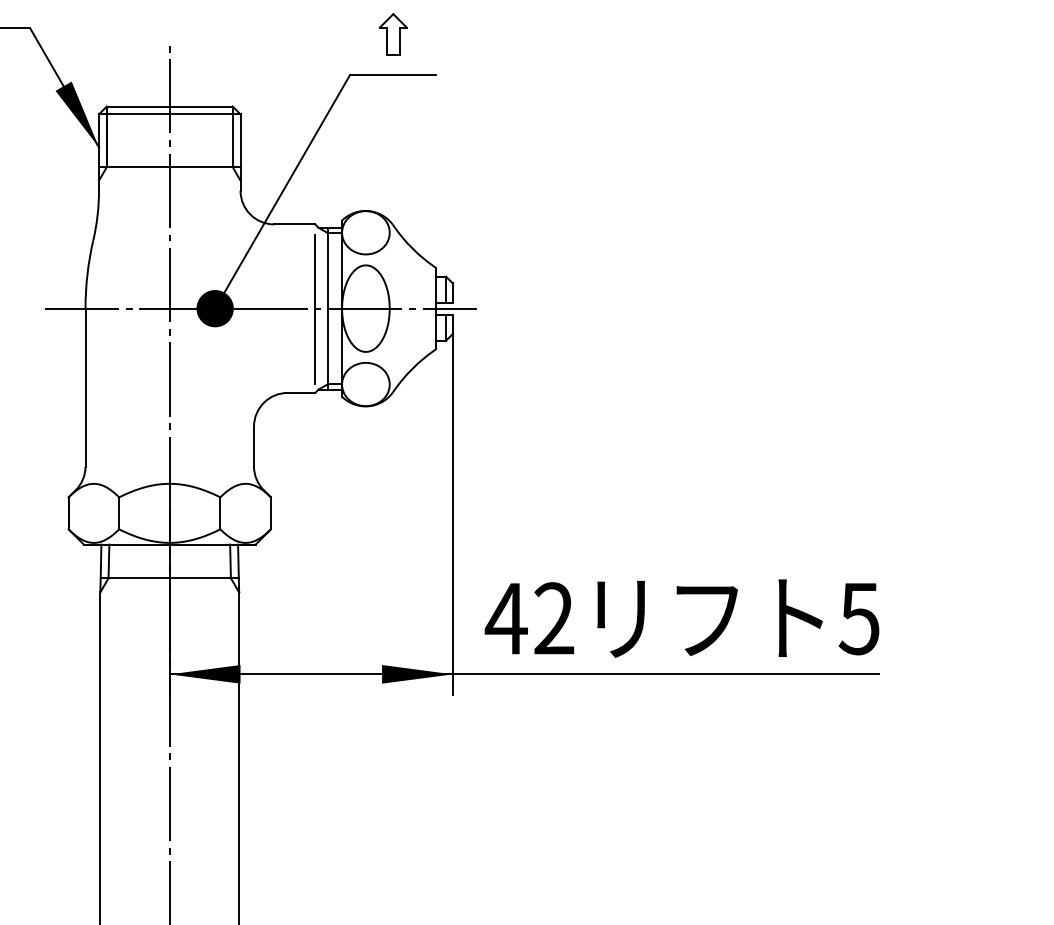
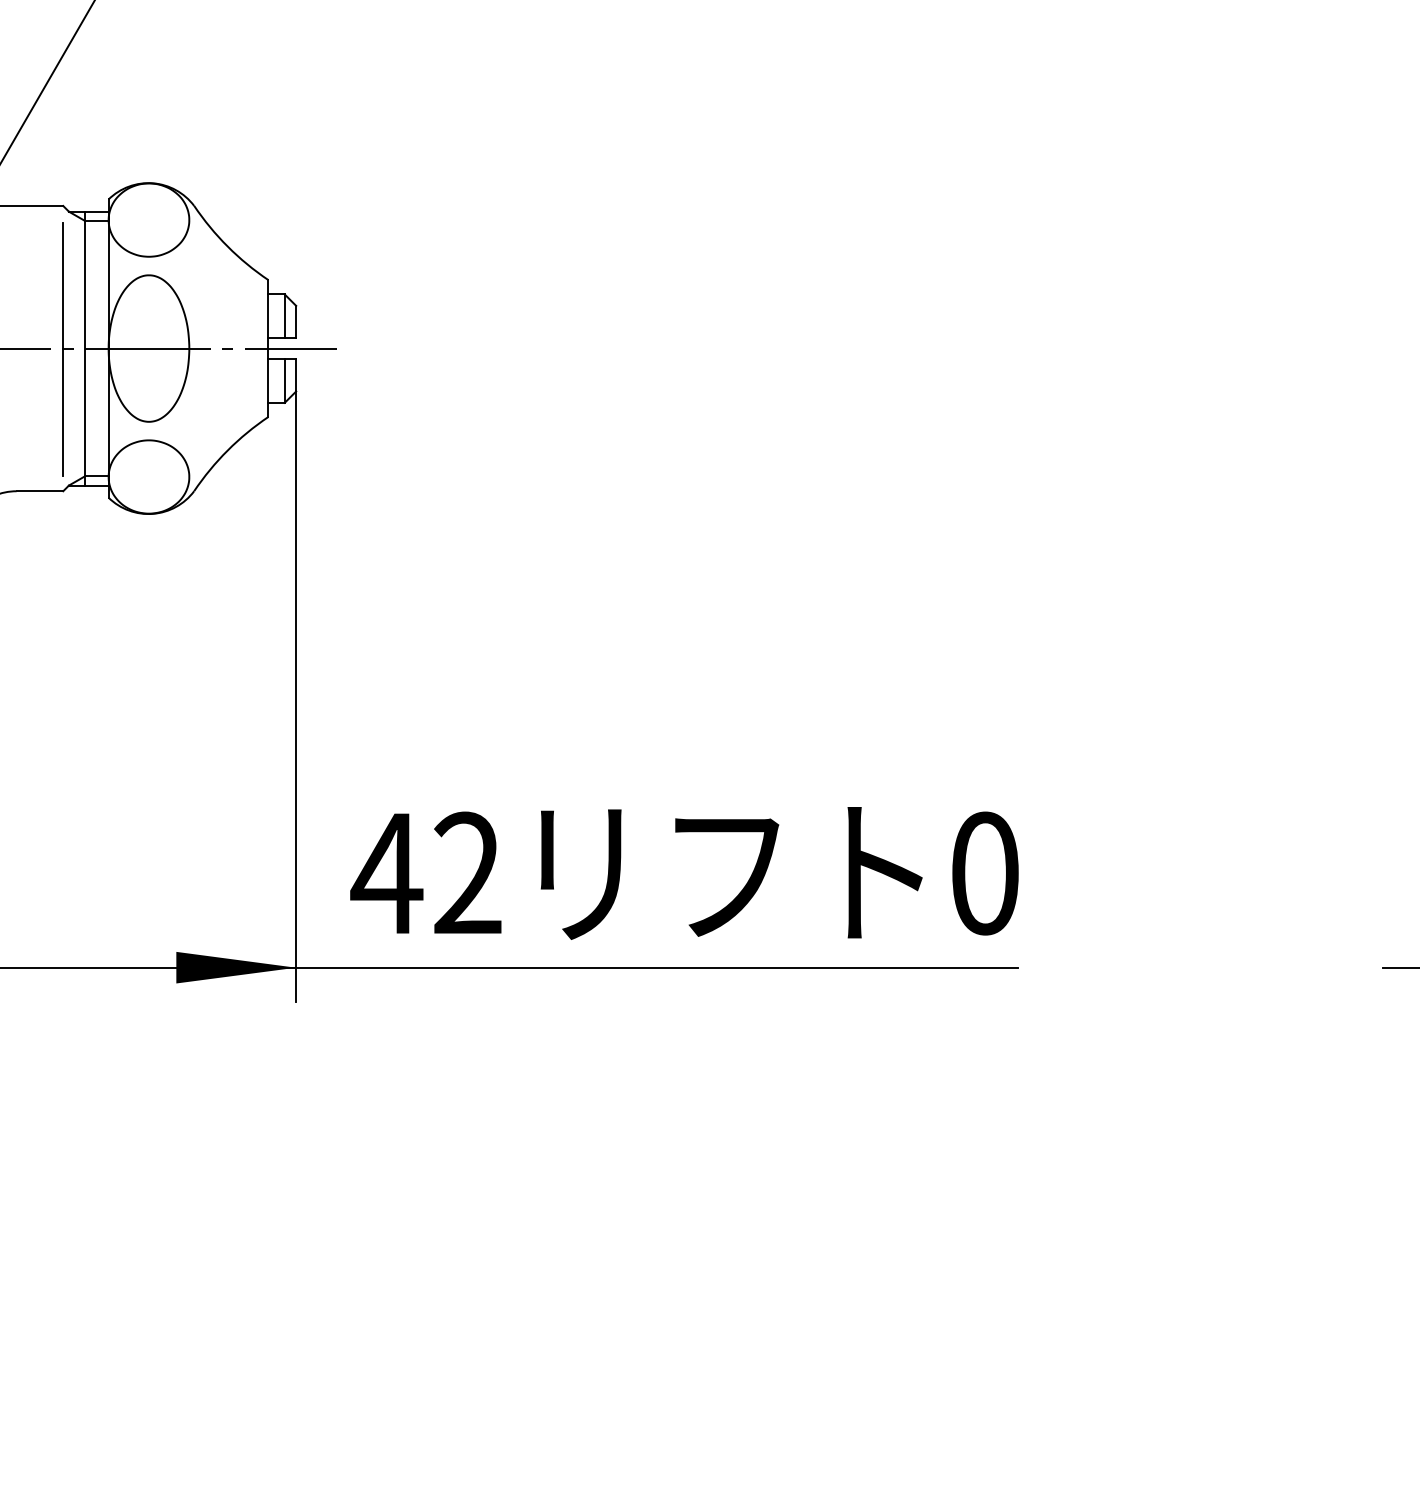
text: (858, 618) -> (982, 873), 5 -> 0

